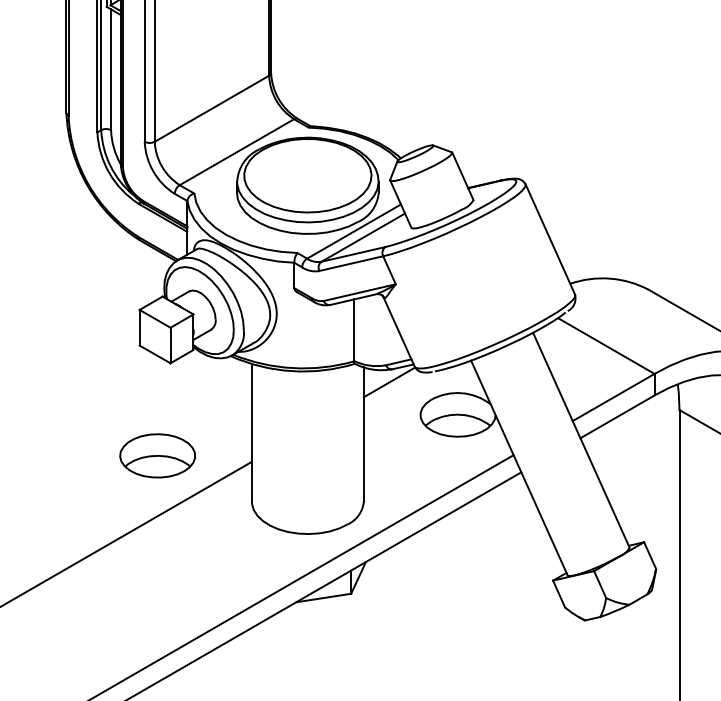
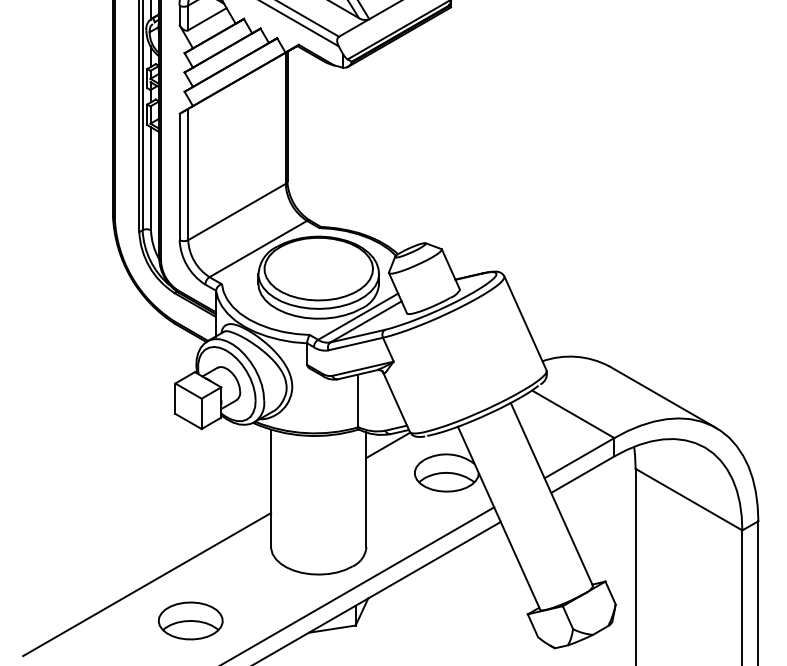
part: (157, 455) -> (190, 620), moved

